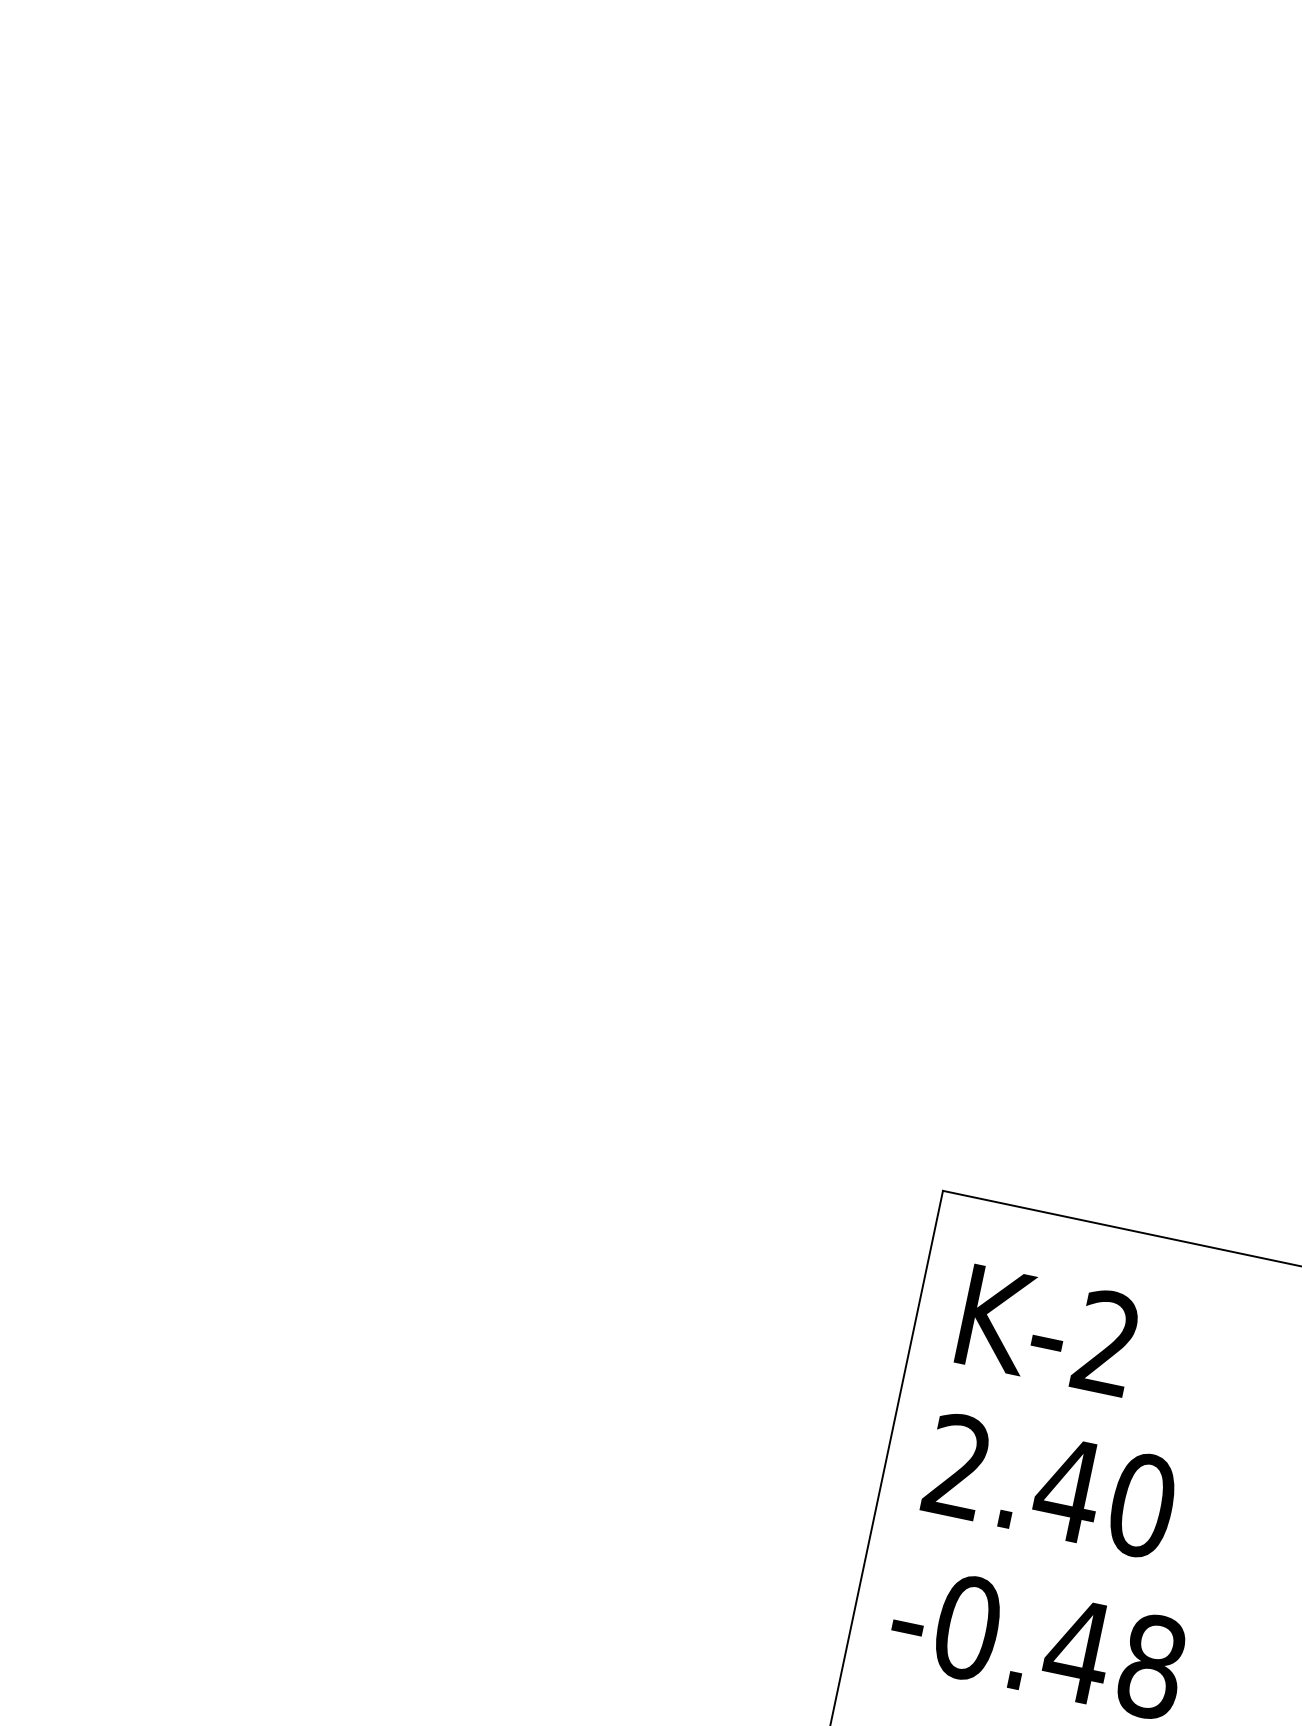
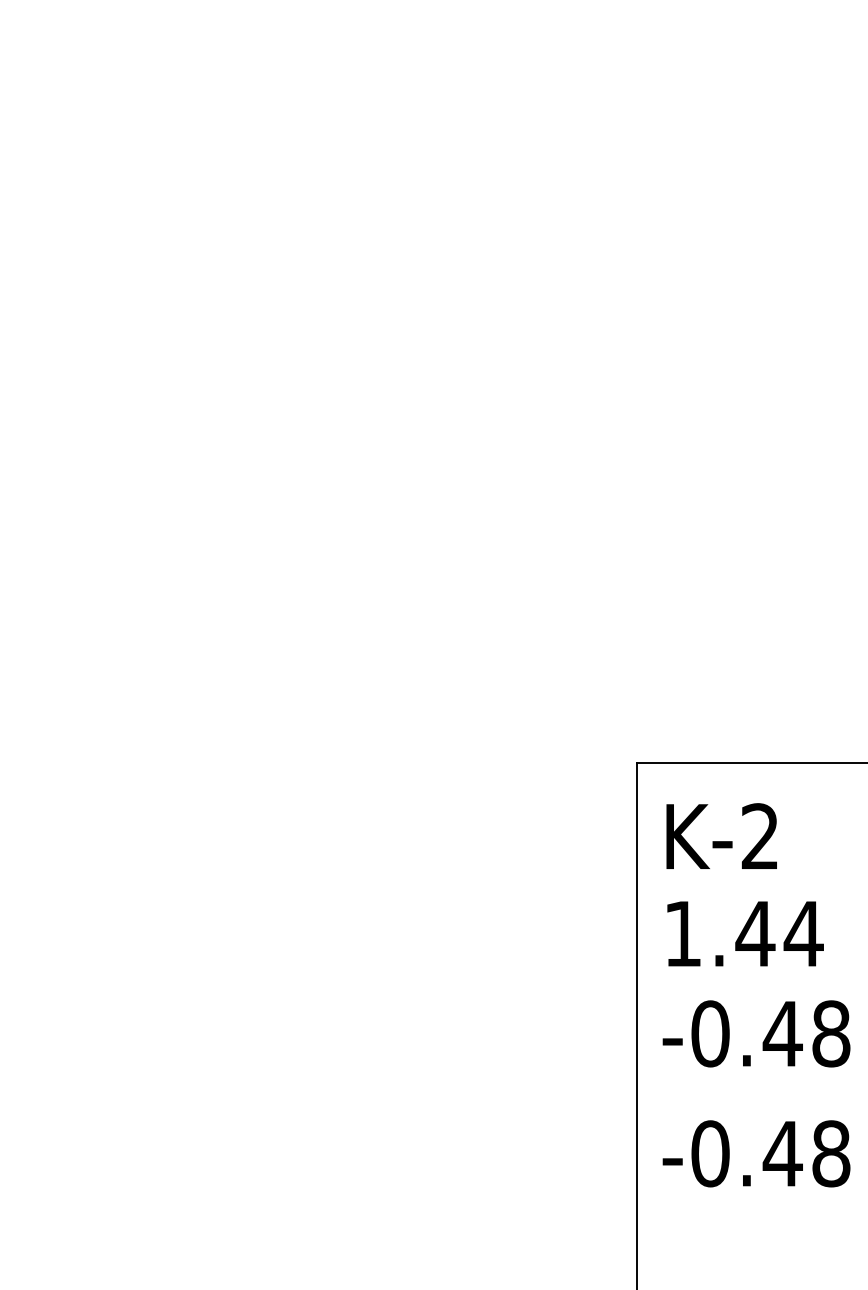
text: (1050, 1485) -> (743, 933), 2.40 -> 1.44

